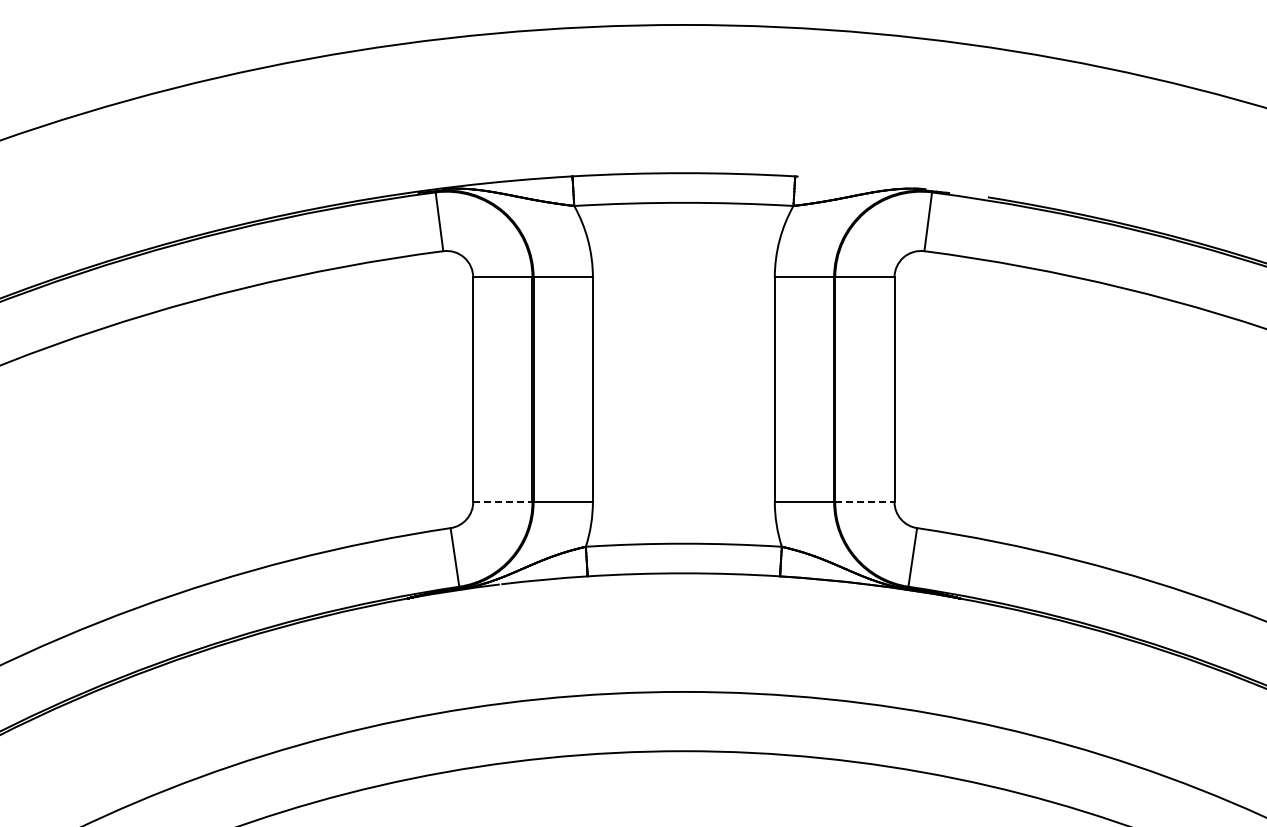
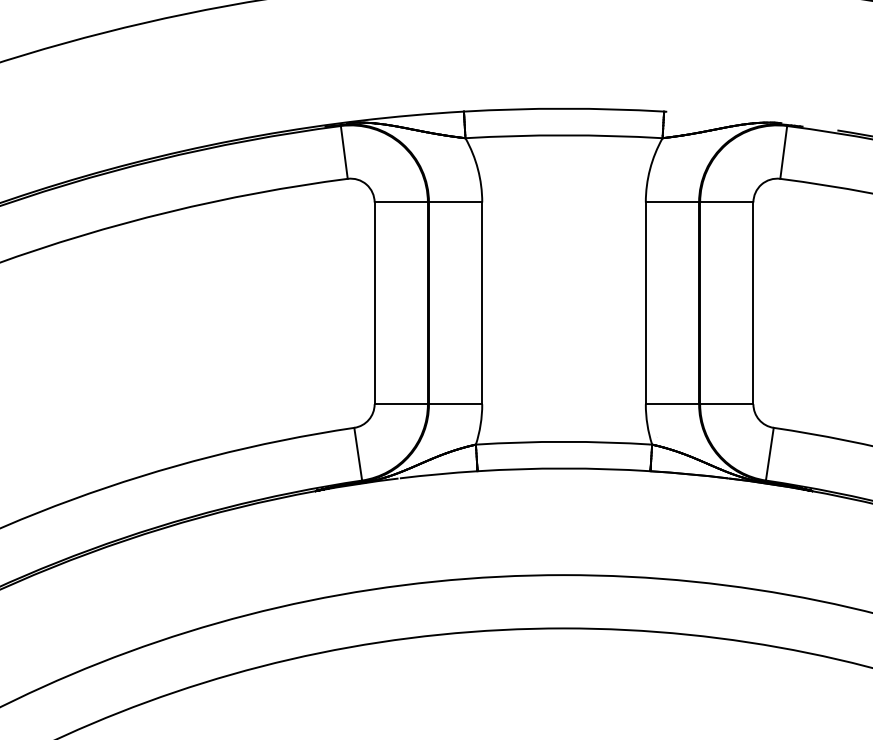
line: (502, 501) -> (400, 403), dashed -> solid
line: (864, 501) -> (726, 403), dashed -> solid

